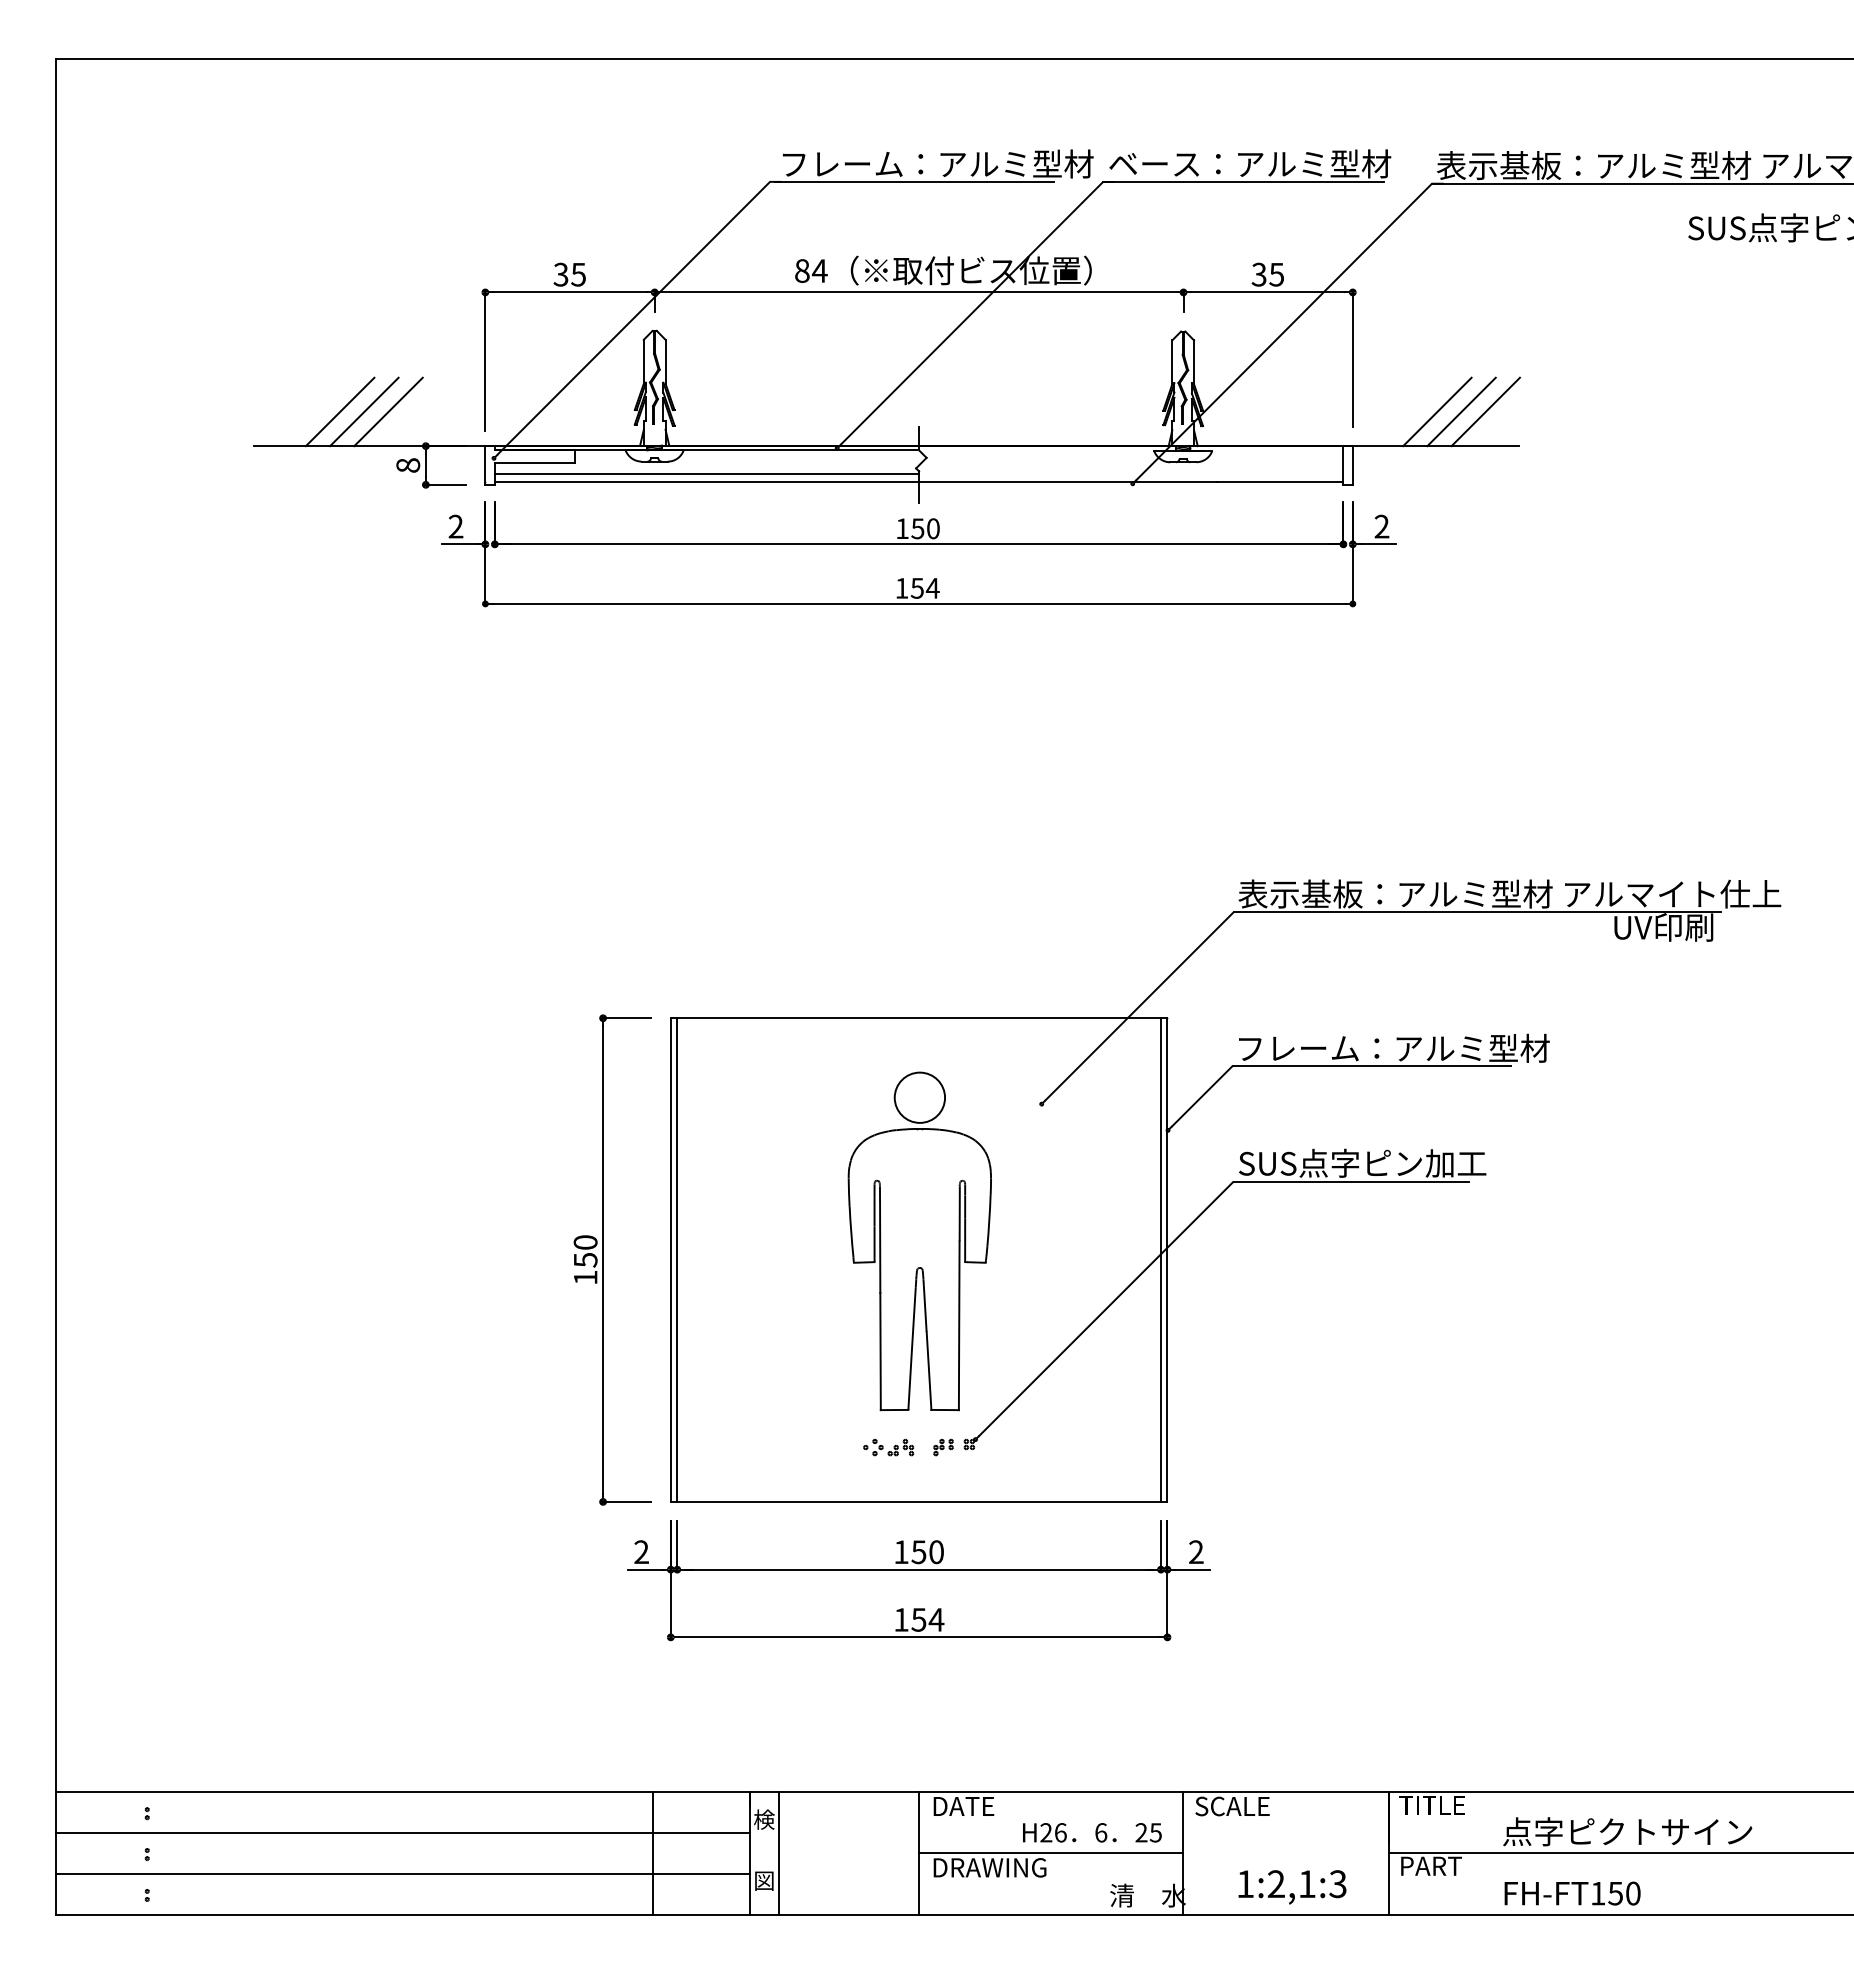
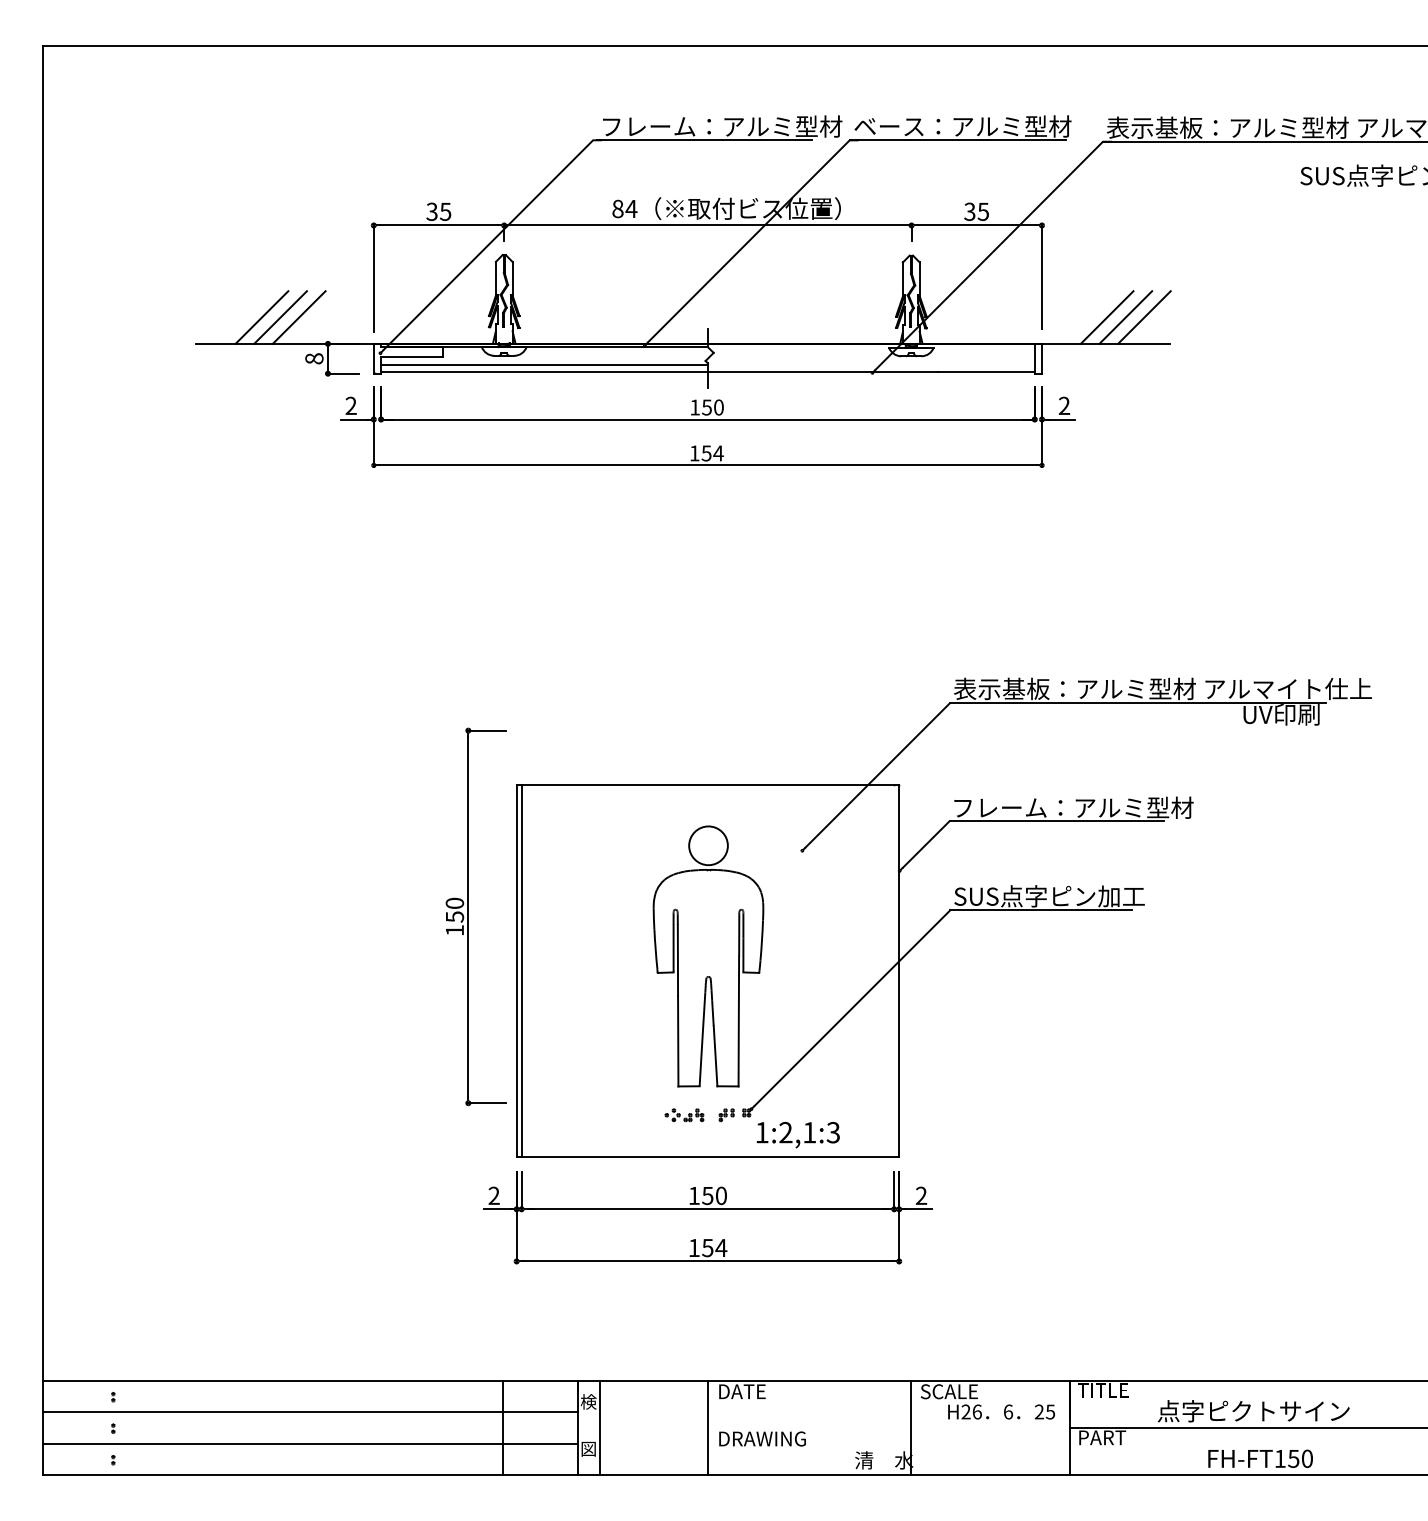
part: (603, 1259) -> (468, 916), moved
line: (1160, 1259) -> (893, 970), removed
text: (1092, 1832) -> (1001, 1411), moved
line: (1050, 1853) -> (809, 1427), removed
text: (1292, 1887) -> (798, 1135), moved
text: (1572, 1893) -> (1260, 1458), moved

